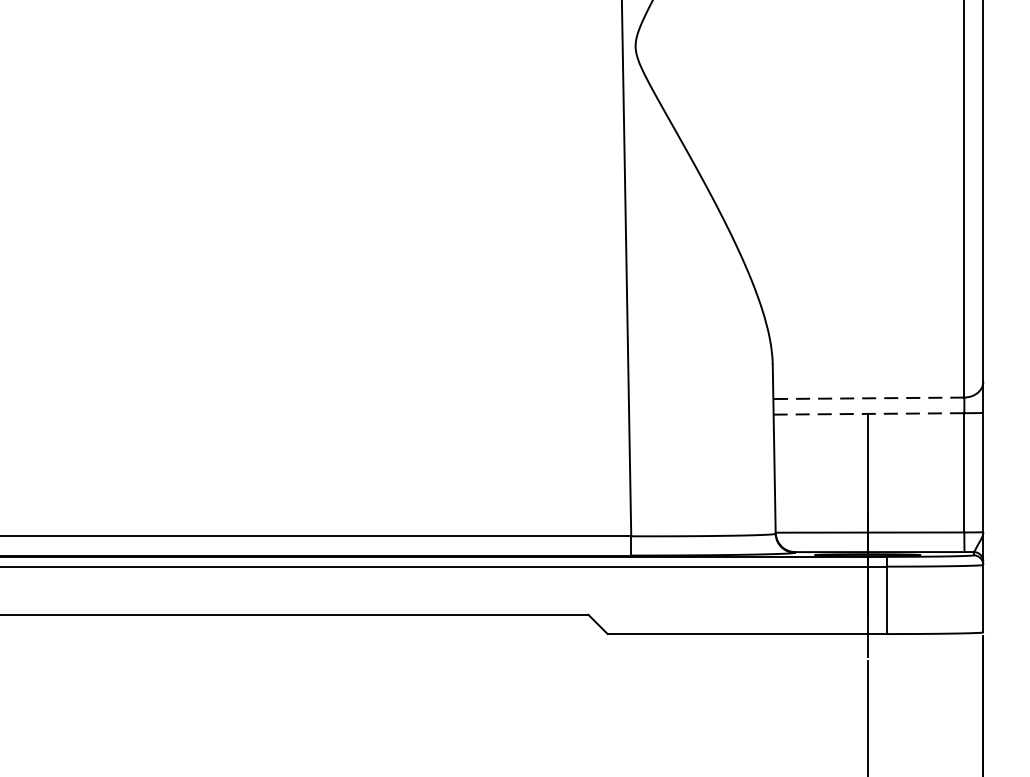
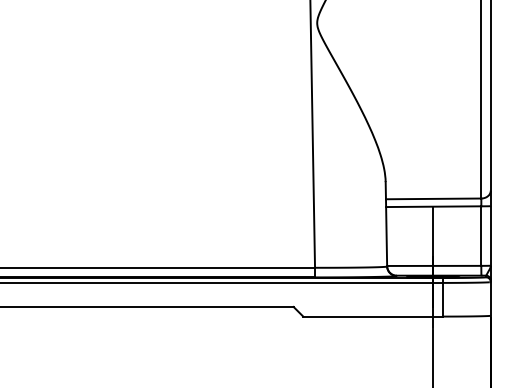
line: (868, 397) -> (433, 198), dashed -> solid
line: (868, 413) -> (433, 206), dashed -> solid

